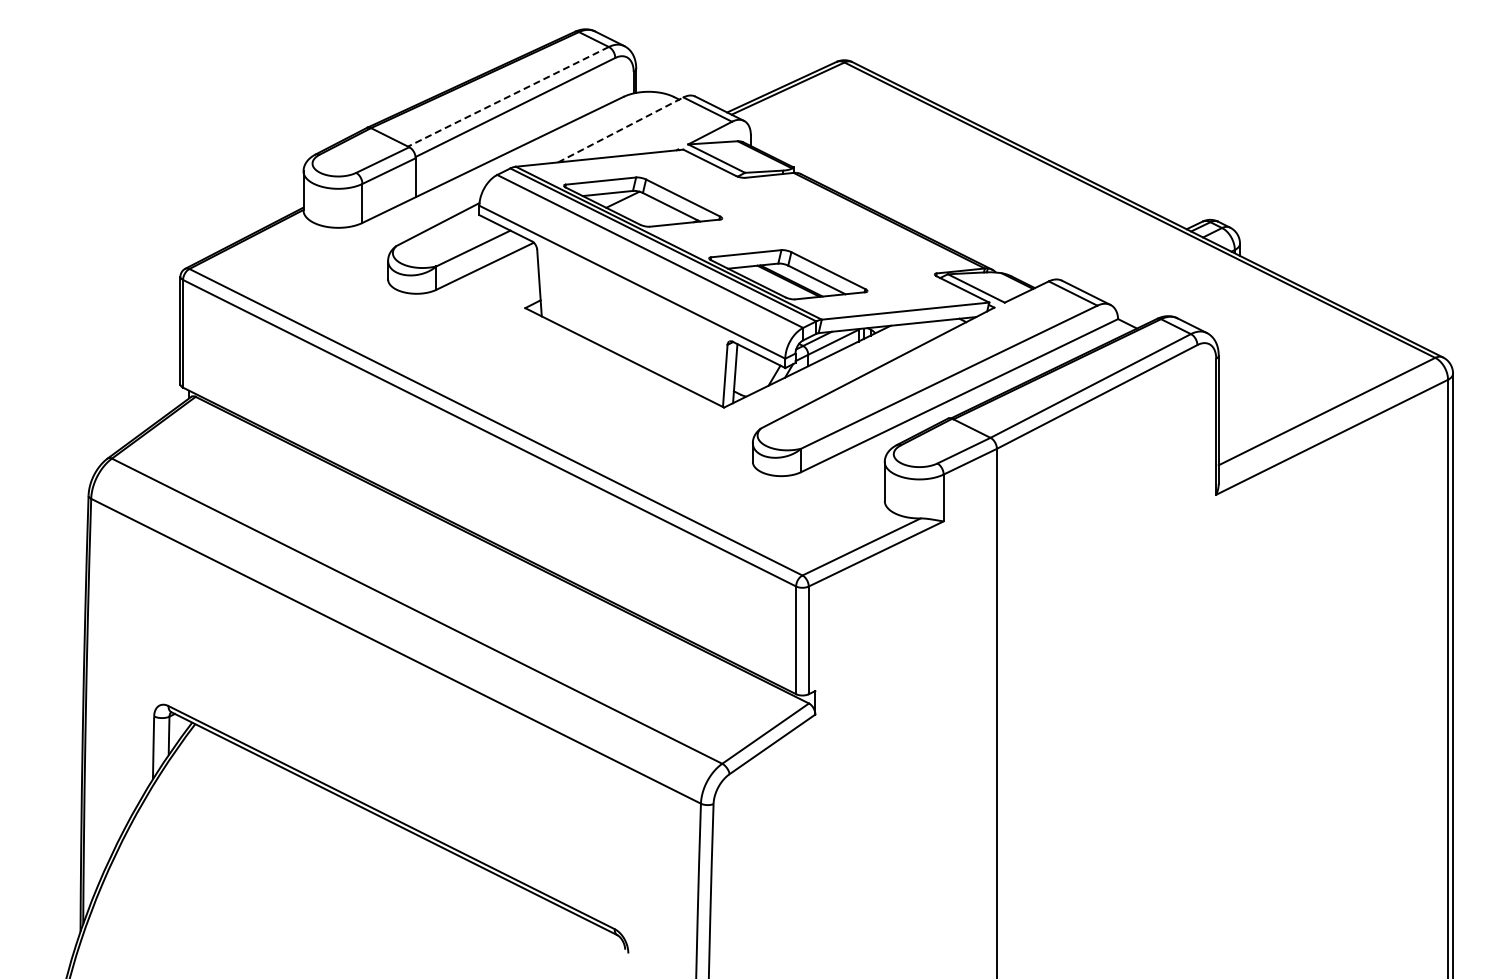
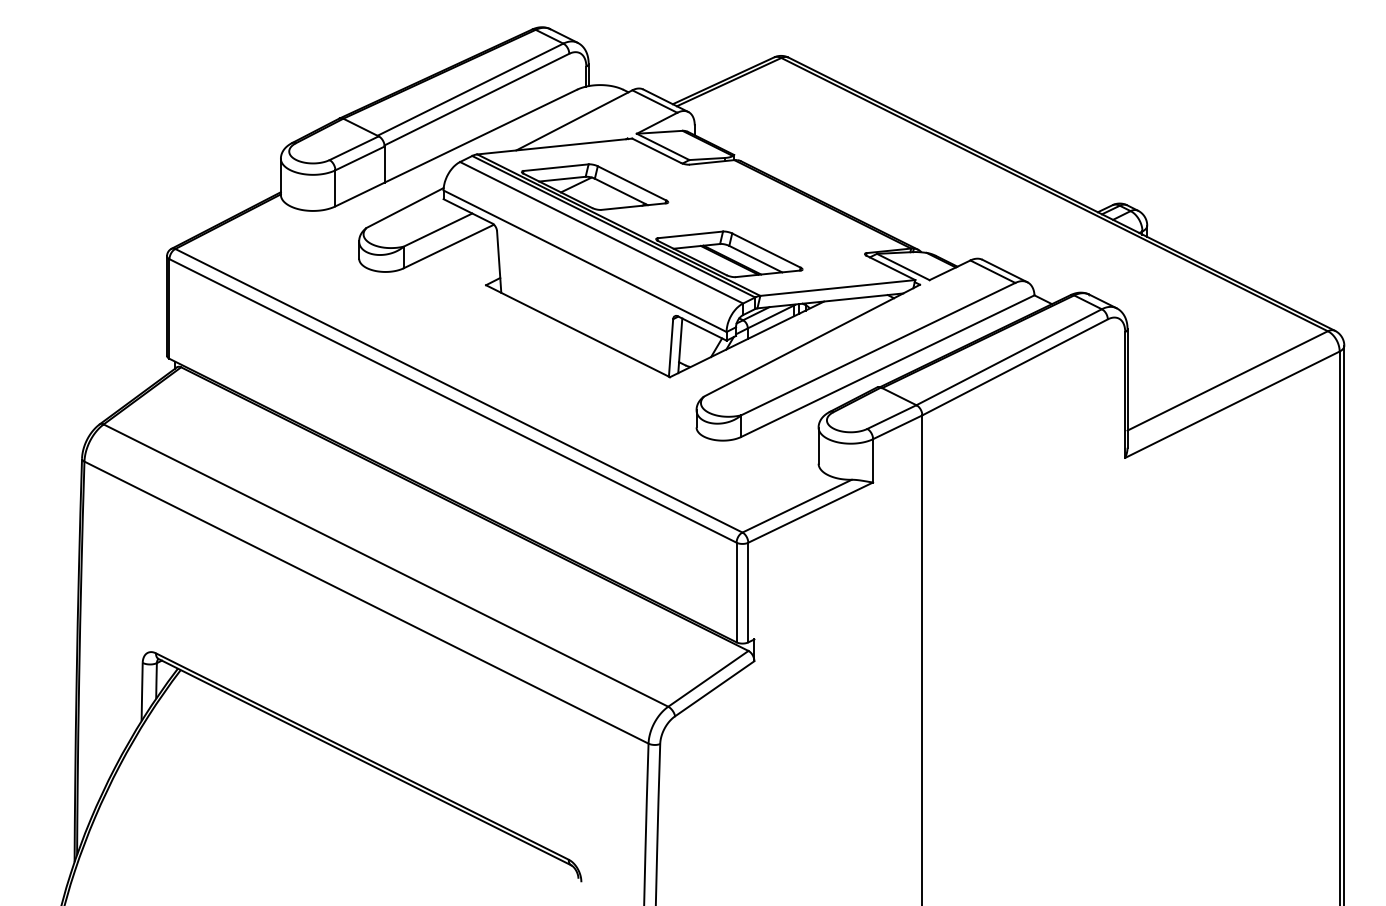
line: (508, 97) -> (470, 90), dashed -> solid
line: (620, 129) -> (574, 119), dashed -> solid

